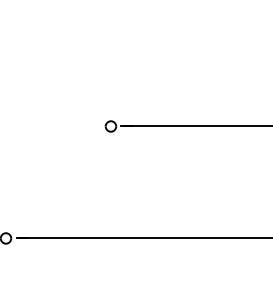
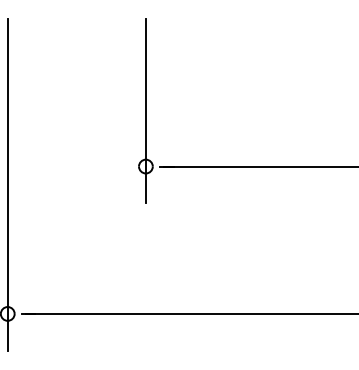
line: (110, 84) -> (145, 111), added
line: (6, 140) -> (8, 185), added

